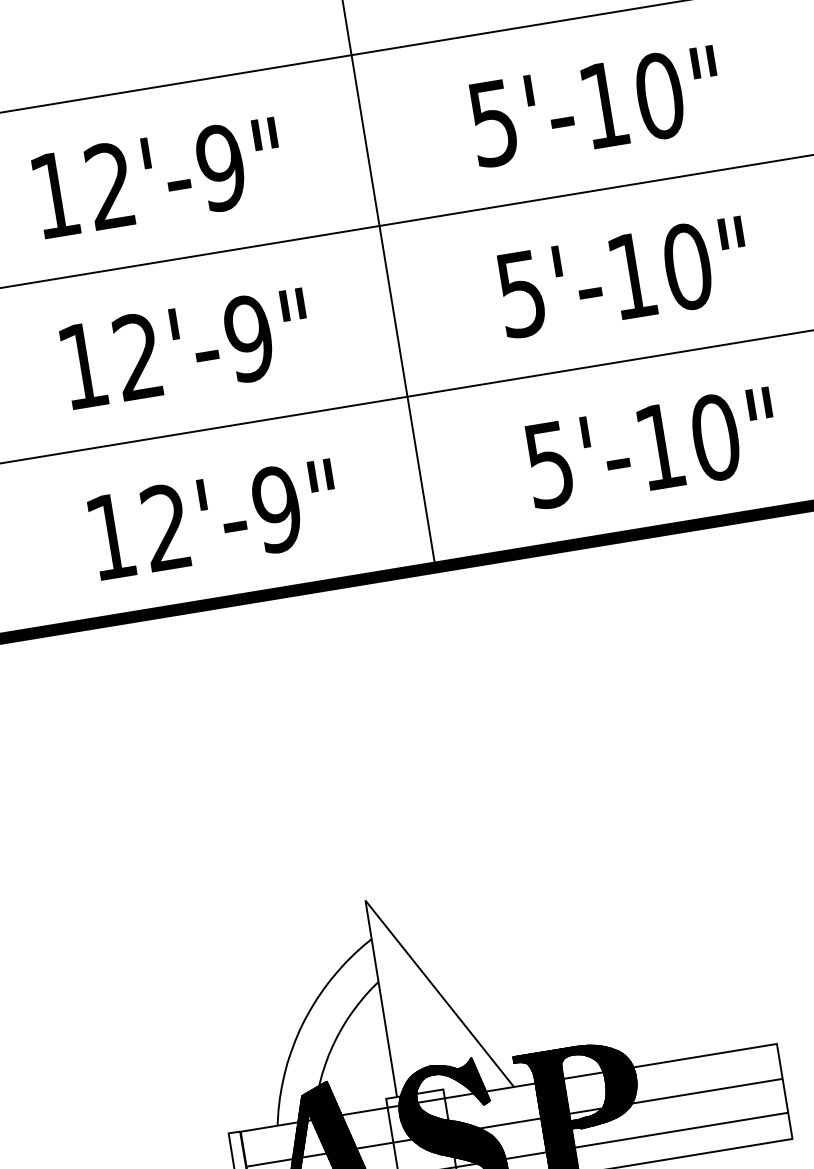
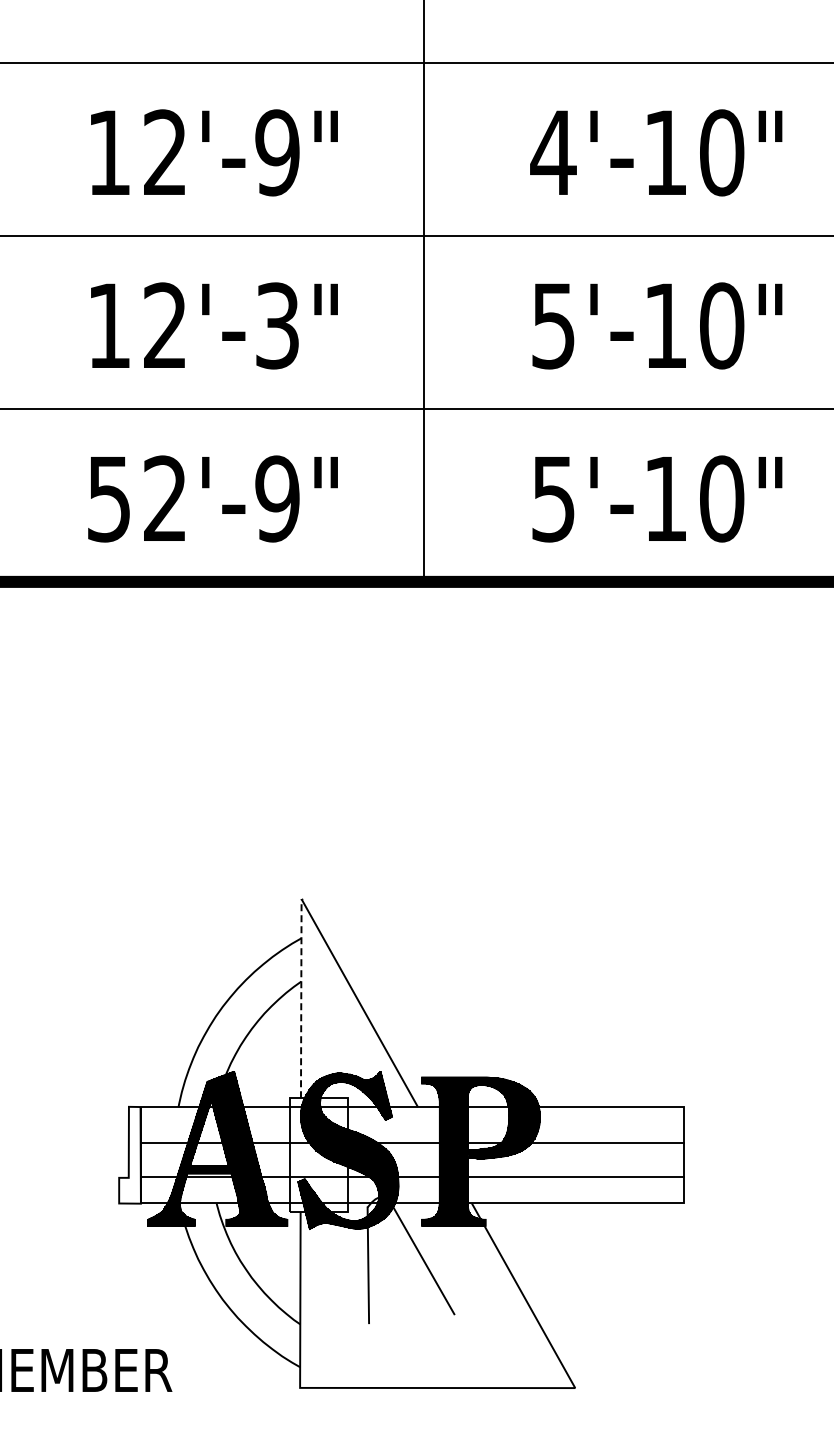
text: (493, 123) -> (553, 153), 5'-10" -> 4'-10"
text: (249, 338) -> (277, 325), 12'-9" -> 12'-3"
text: (110, 537) -> (108, 499), 12'-9" -> 52'-9"
line: (381, 997) -> (301, 997), solid -> dashed

